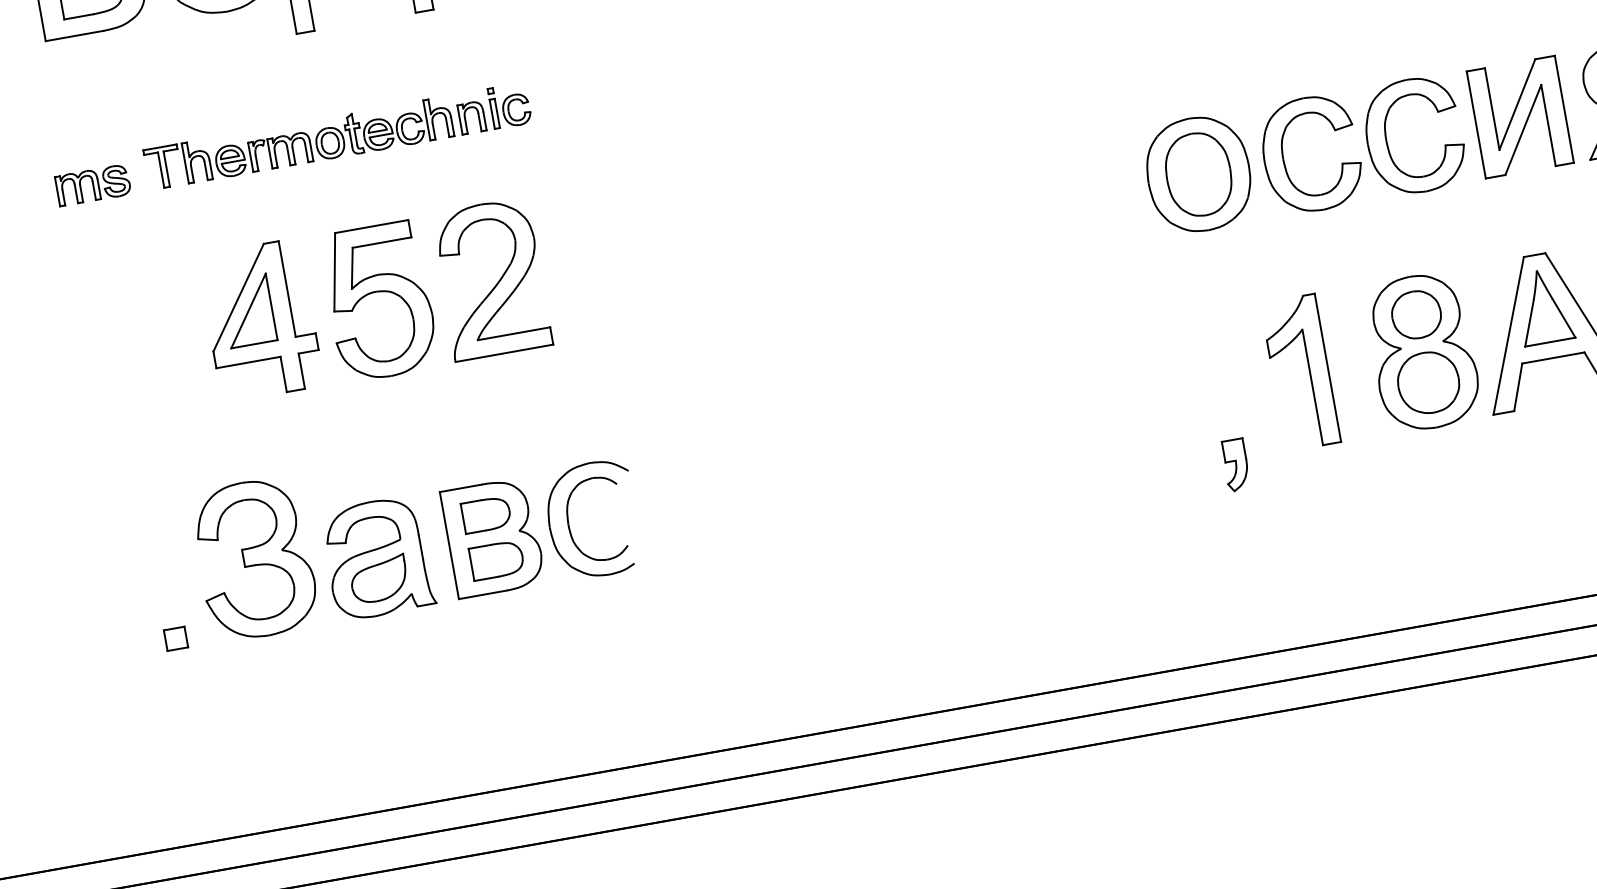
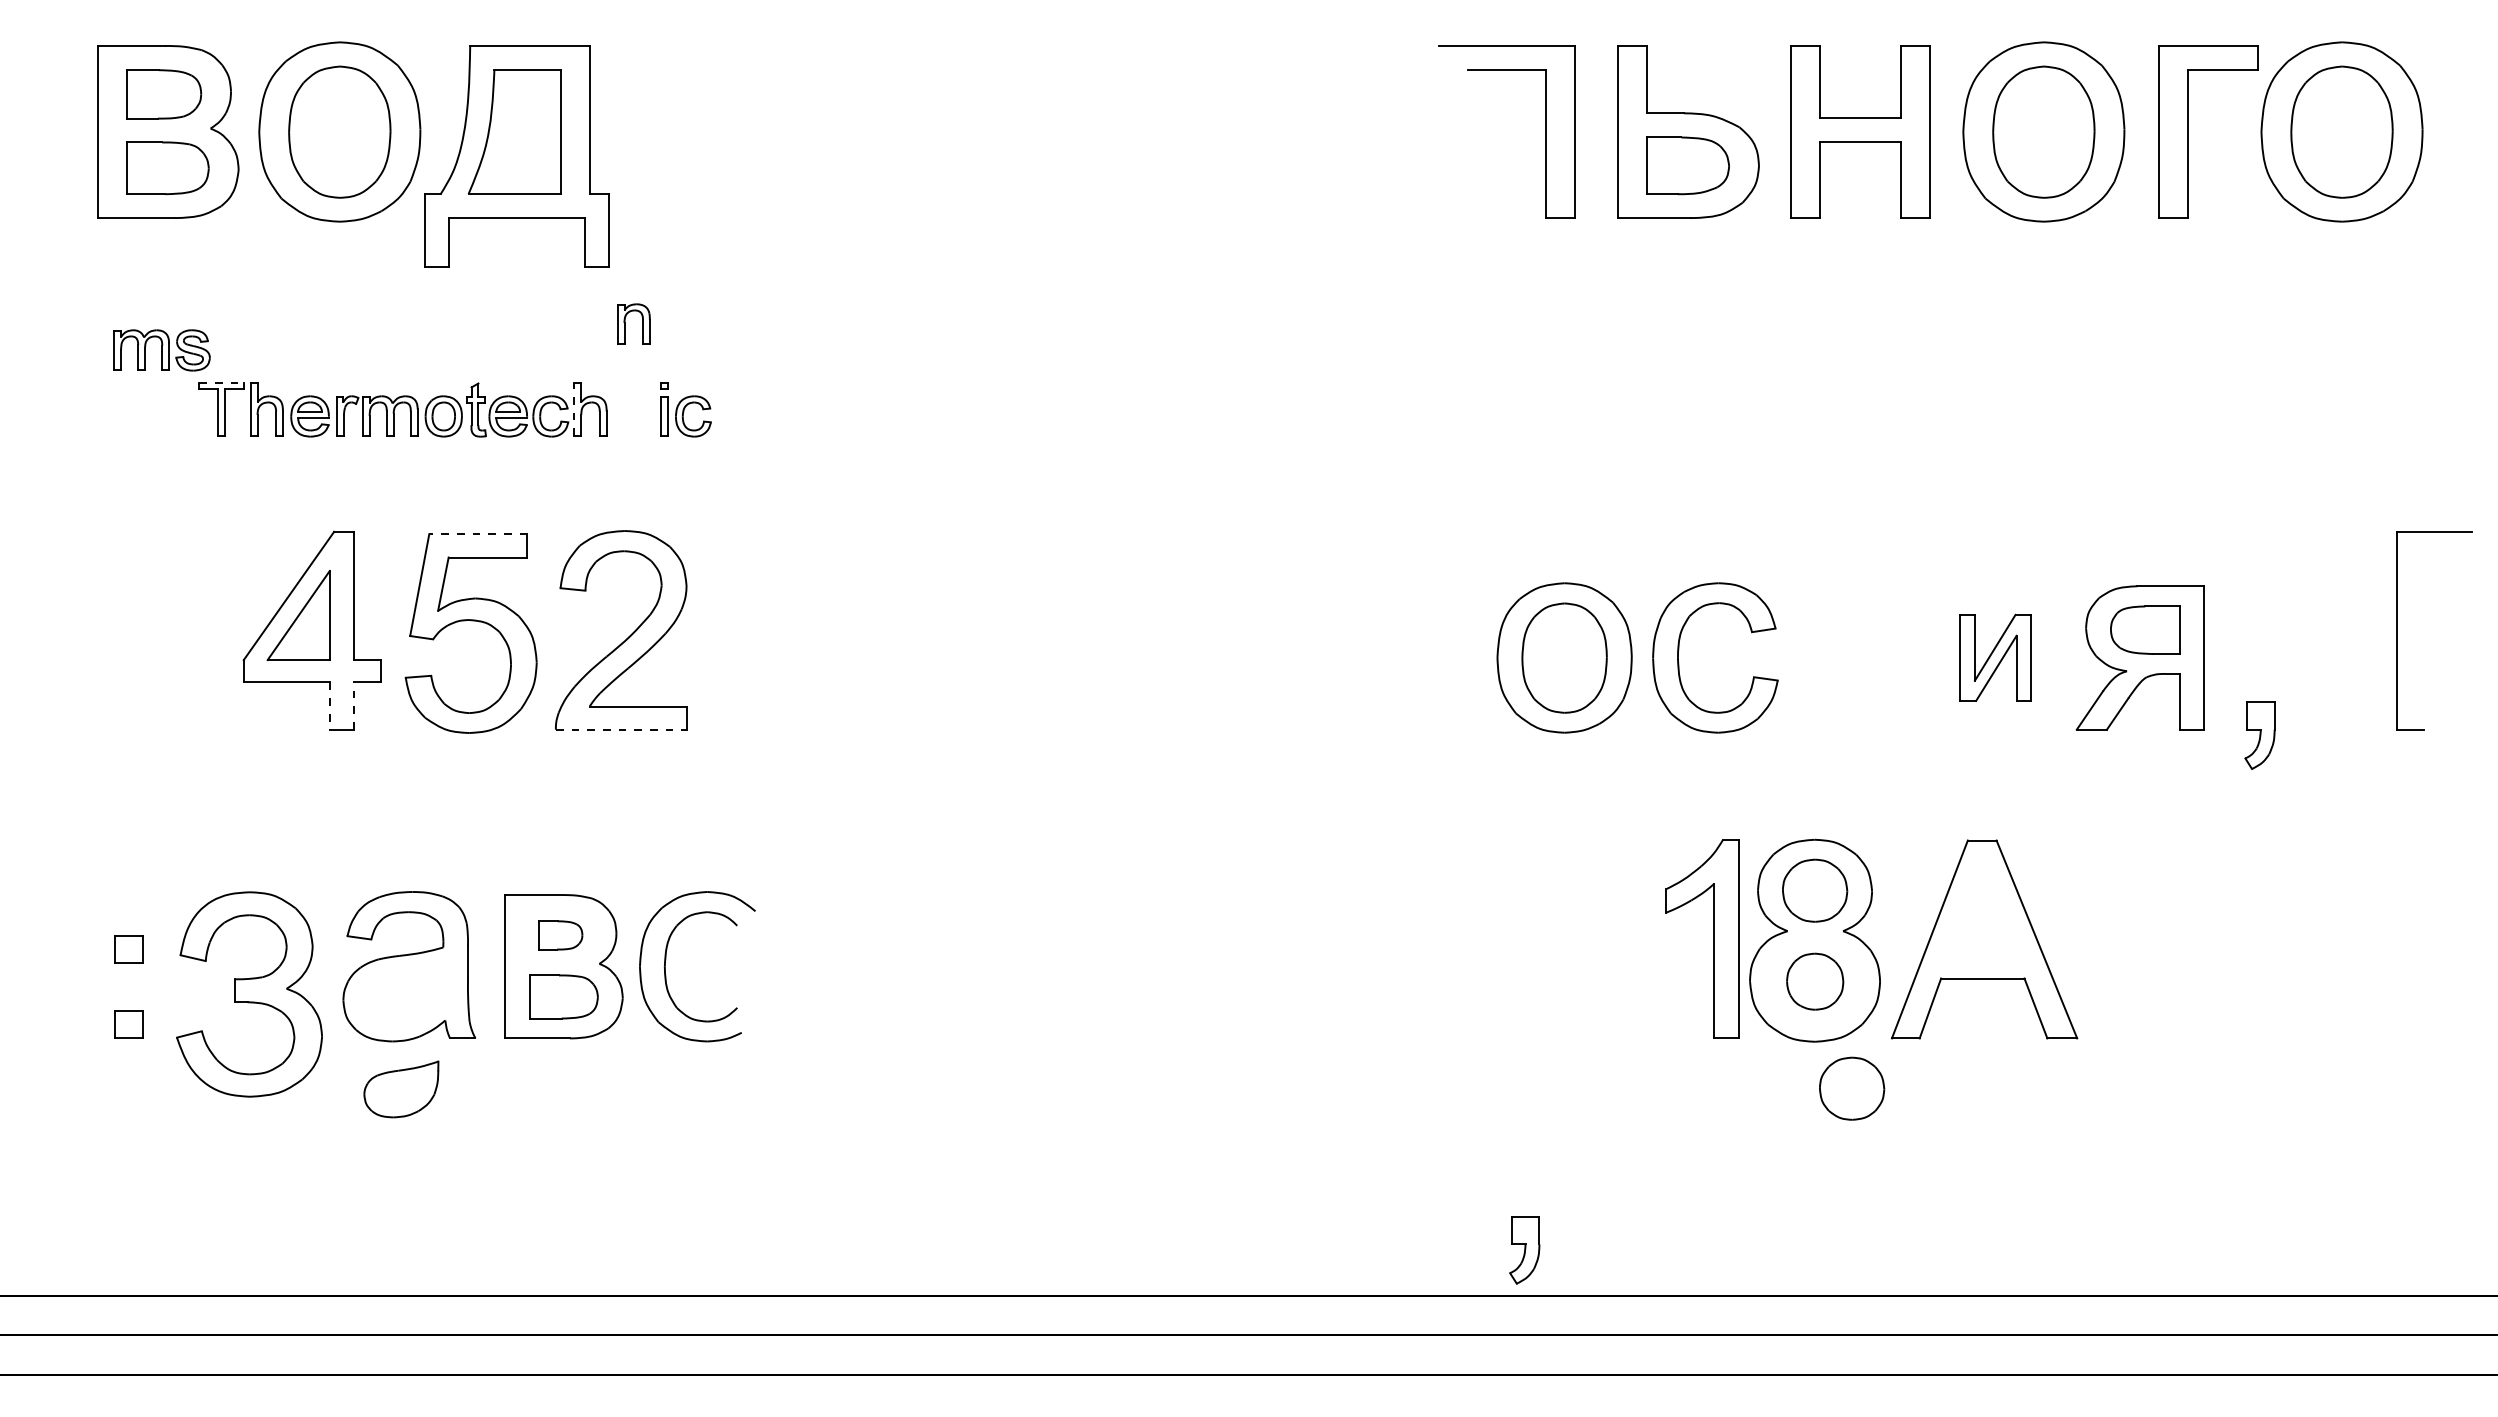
part: (1520, 116) -> (1995, 657), size x0.6
part: (465, 118) -> (625, 323), moved
line: (426, 120) -> (574, 409), solid -> dashed
part: (1387, 139) -> (1817, 656), removed
line: (160, 147) -> (222, 382), solid -> dashed
part: (92, 185) -> (161, 350), moved
line: (371, 226) -> (477, 534), solid -> dashed
part: (1543, 306) -> (1982, 909), removed
line: (504, 353) -> (621, 729), solid -> dashed
part: (1309, 370) -> (1713, 938), moved
line: (302, 371) -> (354, 706), solid -> dashed
line: (283, 374) -> (329, 706), solid -> dashed
part: (1428, 382) -> (1815, 981), size x0.7
part: (1470, 457) -> (1852, 1088), added
part: (1235, 465) -> (1524, 1250), moved
part: (486, 514) -> (560, 935), size x0.7
part: (254, 559) -> (249, 994), moved
part: (379, 579) -> (401, 1089), moved
part: (165, 582) -> (128, 949), added

